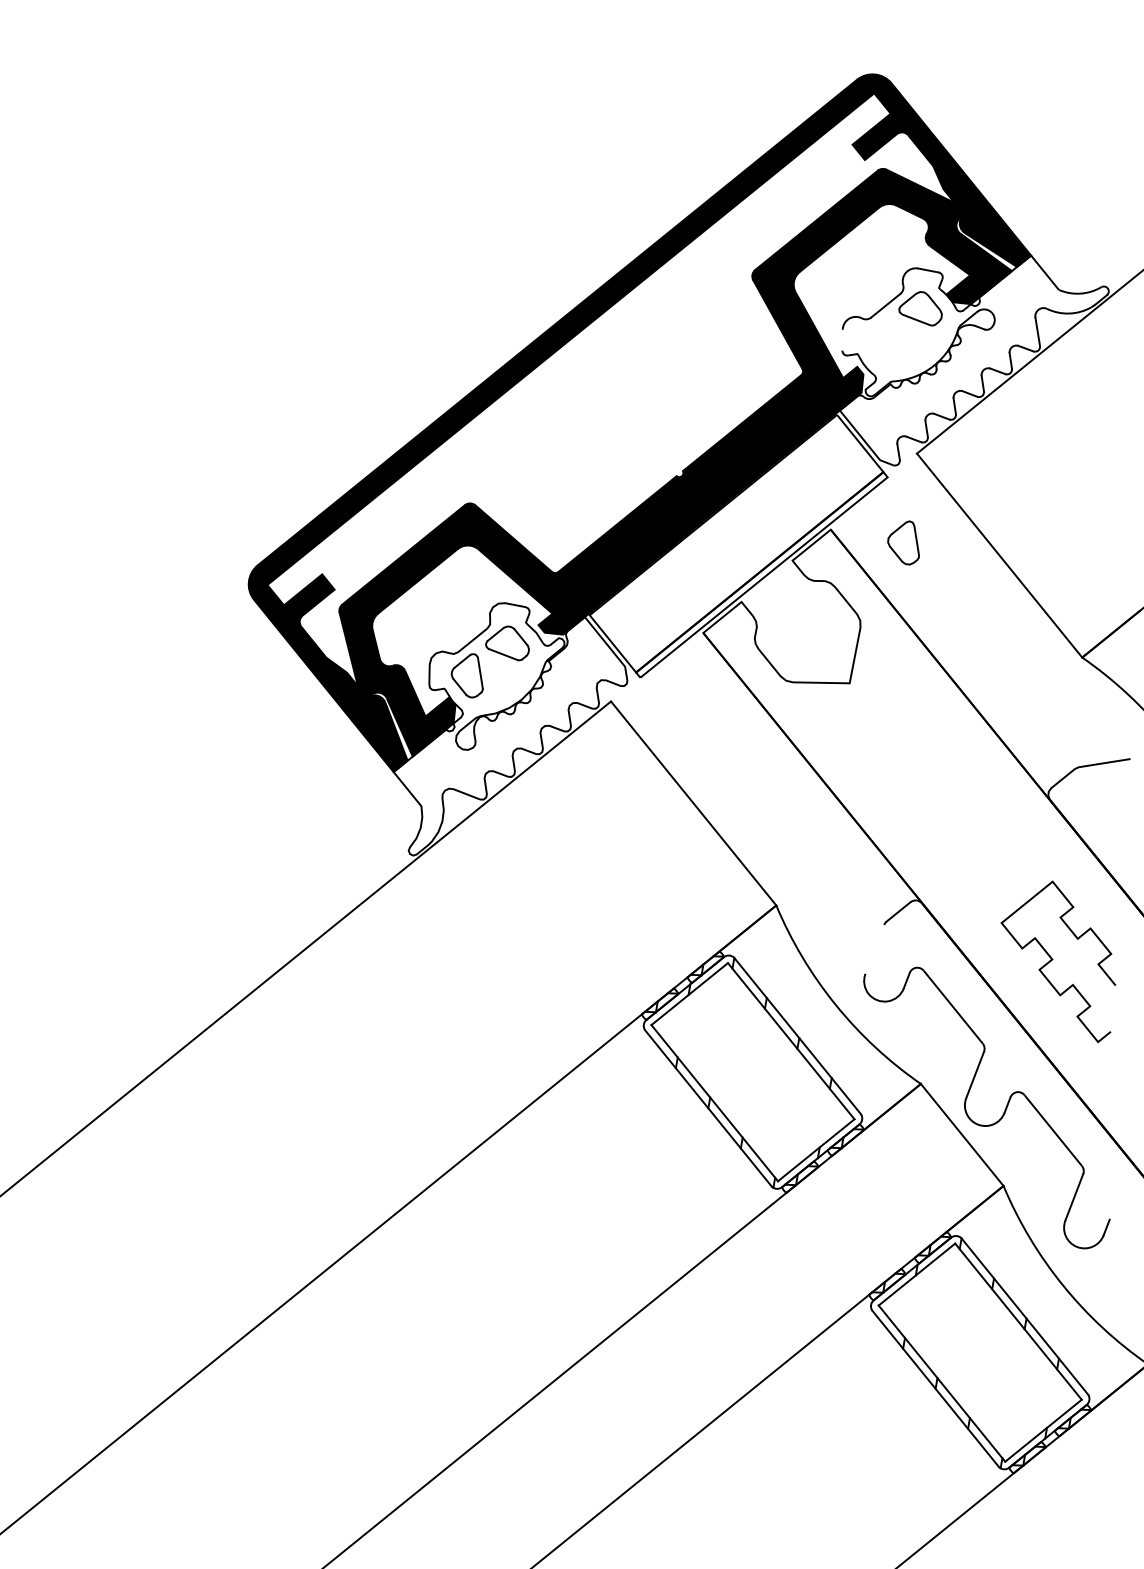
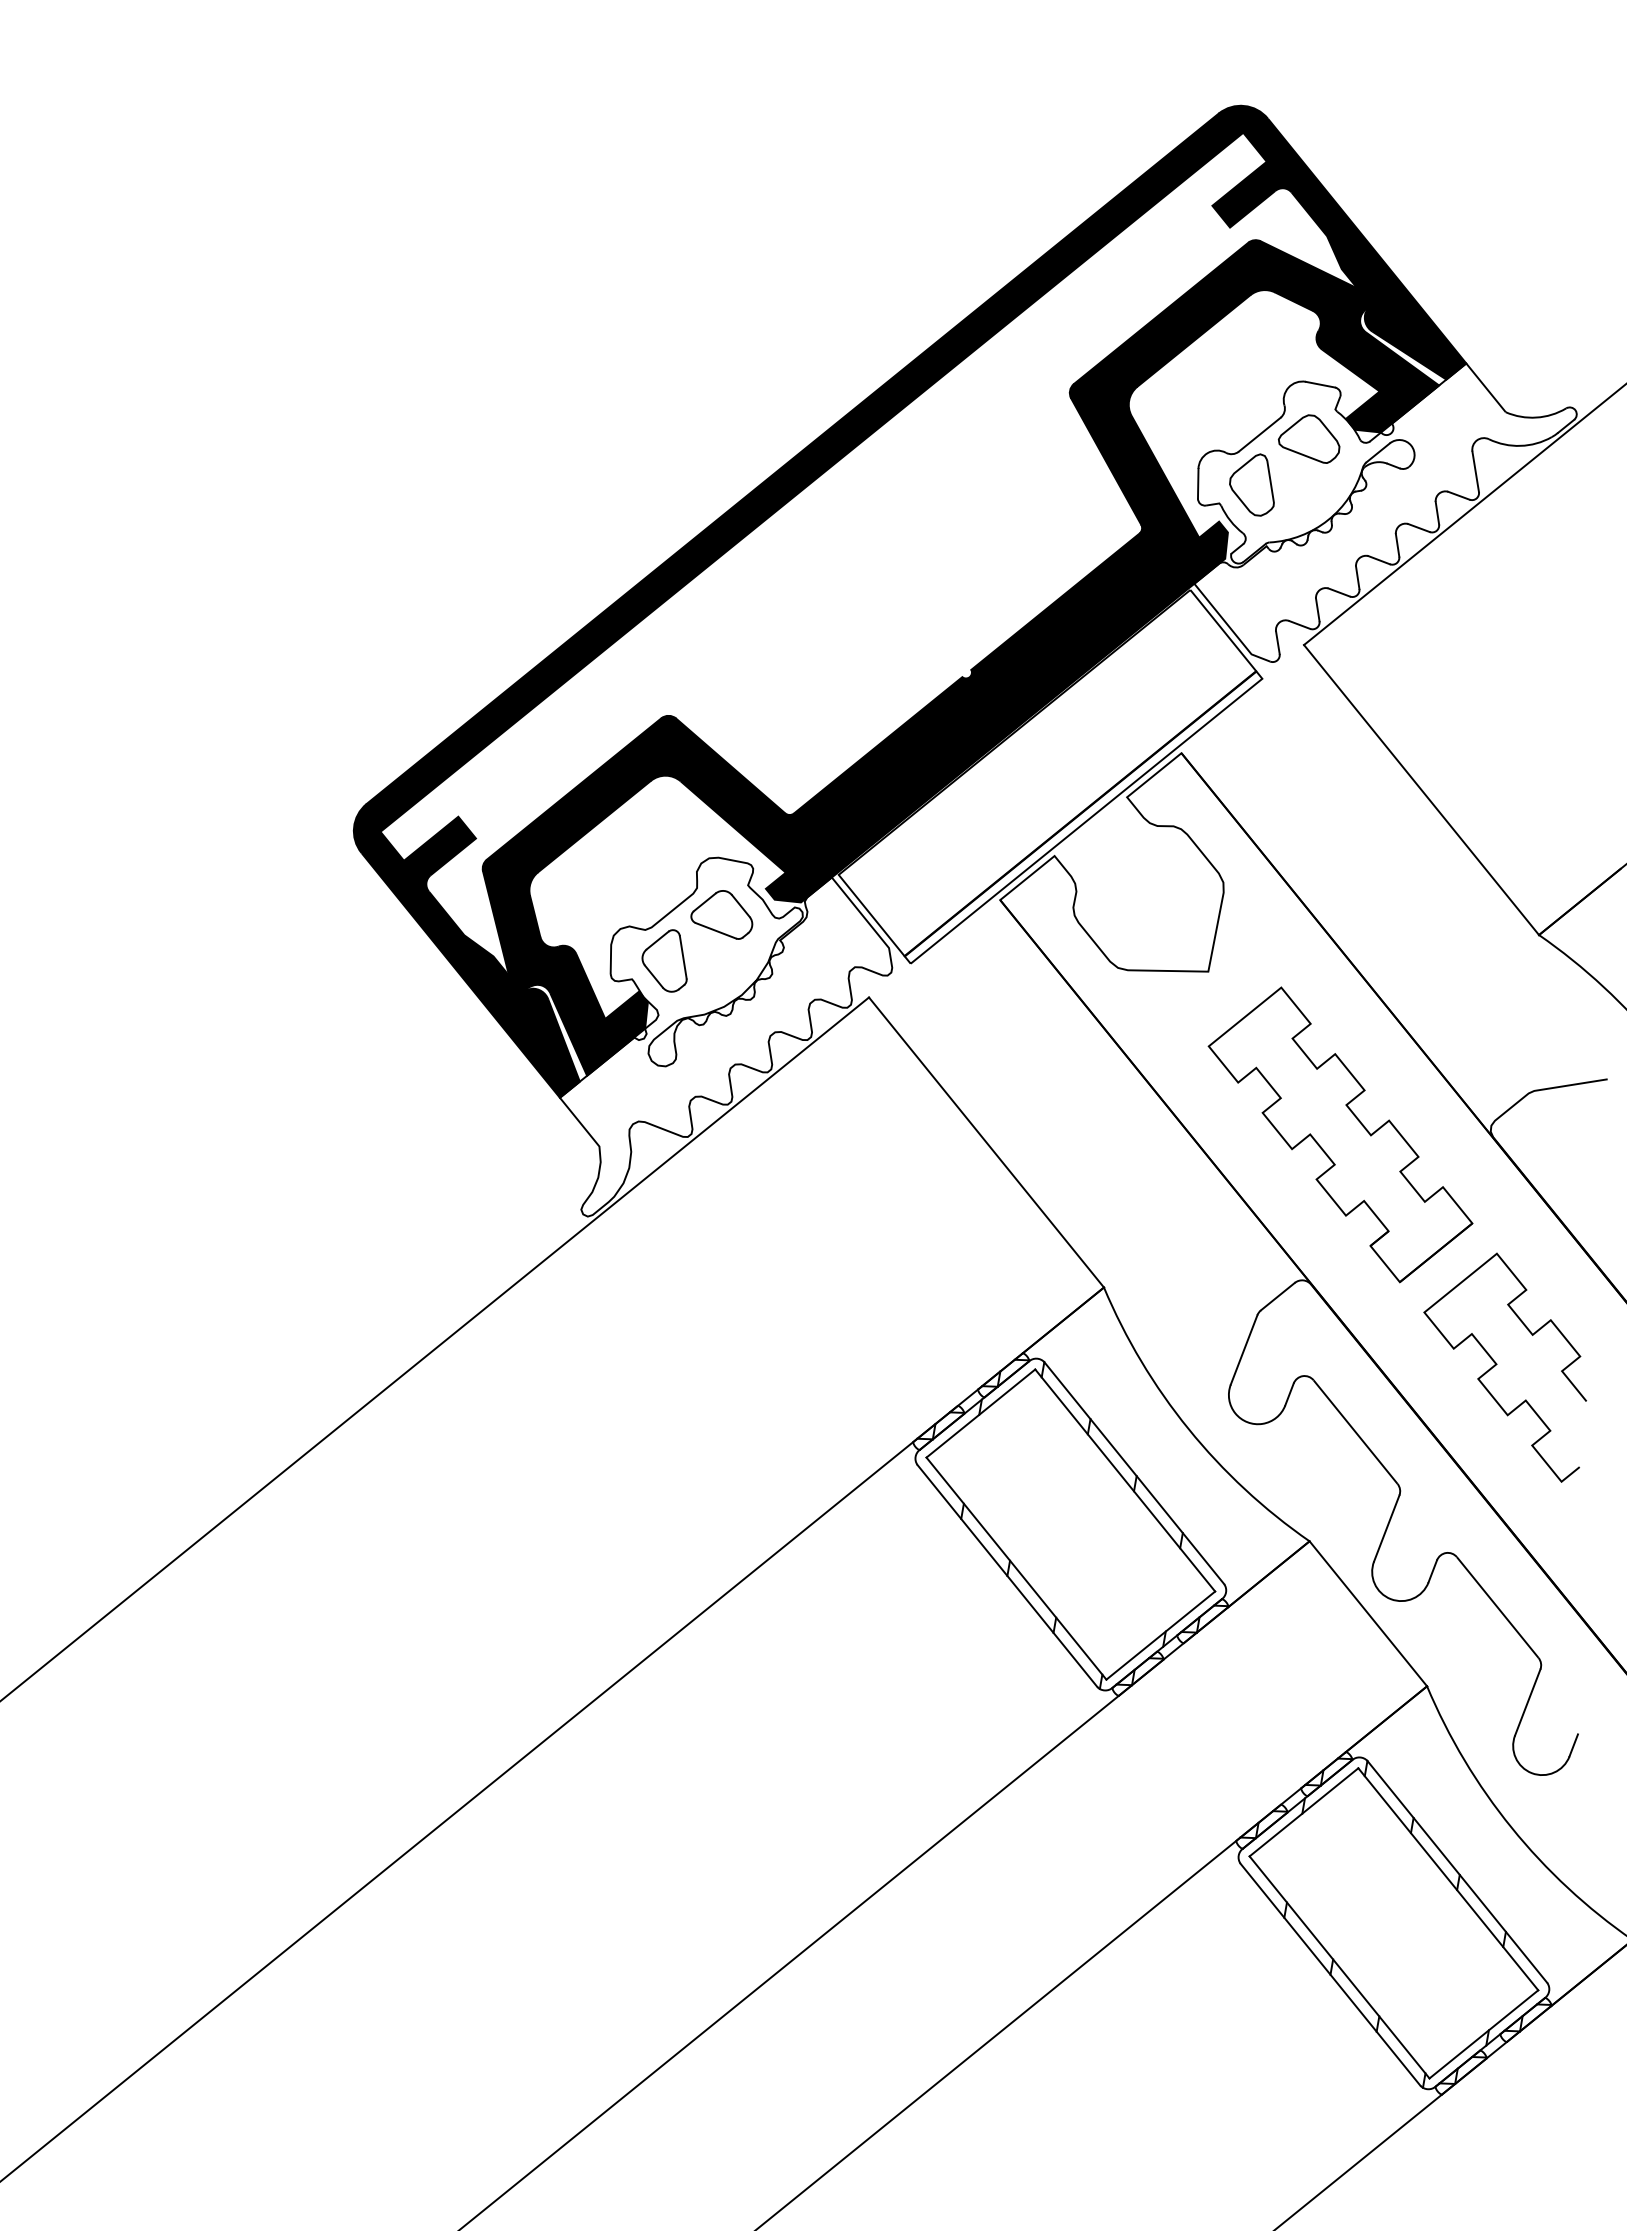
line: (842, 340) -> (1197, 483), added
part: (903, 542) -> (1251, 484), moved
part: (942, 797) -> (1340, 1134), added
line: (874, 949) -> (1243, 1349), added

